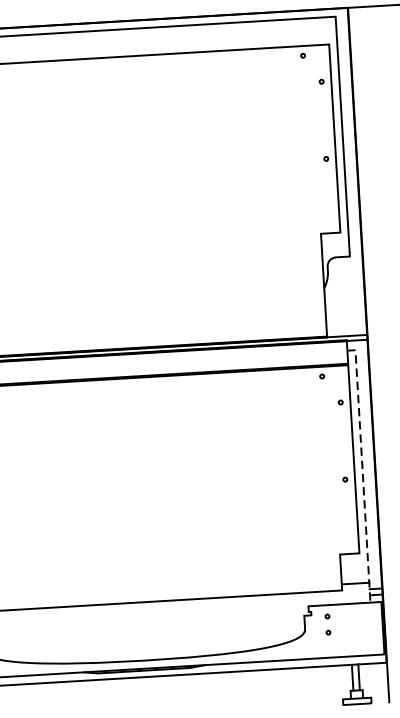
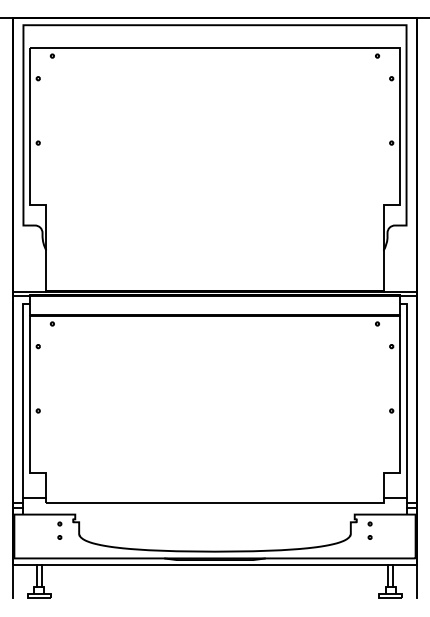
line: (362, 472) -> (406, 405), dashed -> solid

